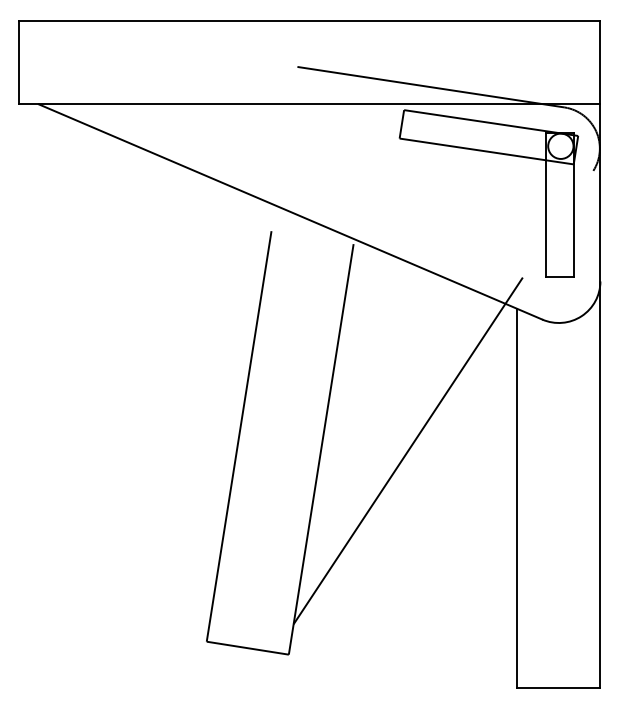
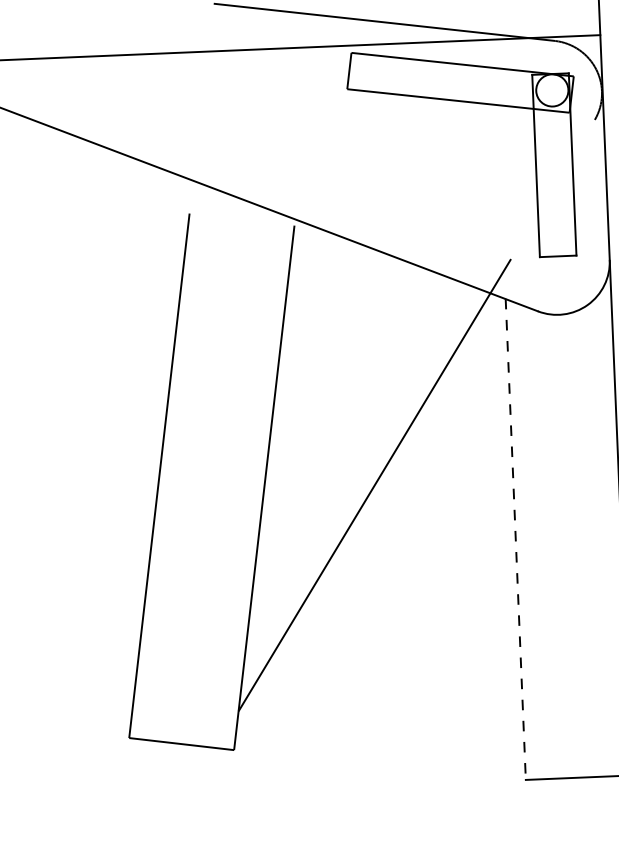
line: (517, 498) -> (516, 539), solid -> dashed

